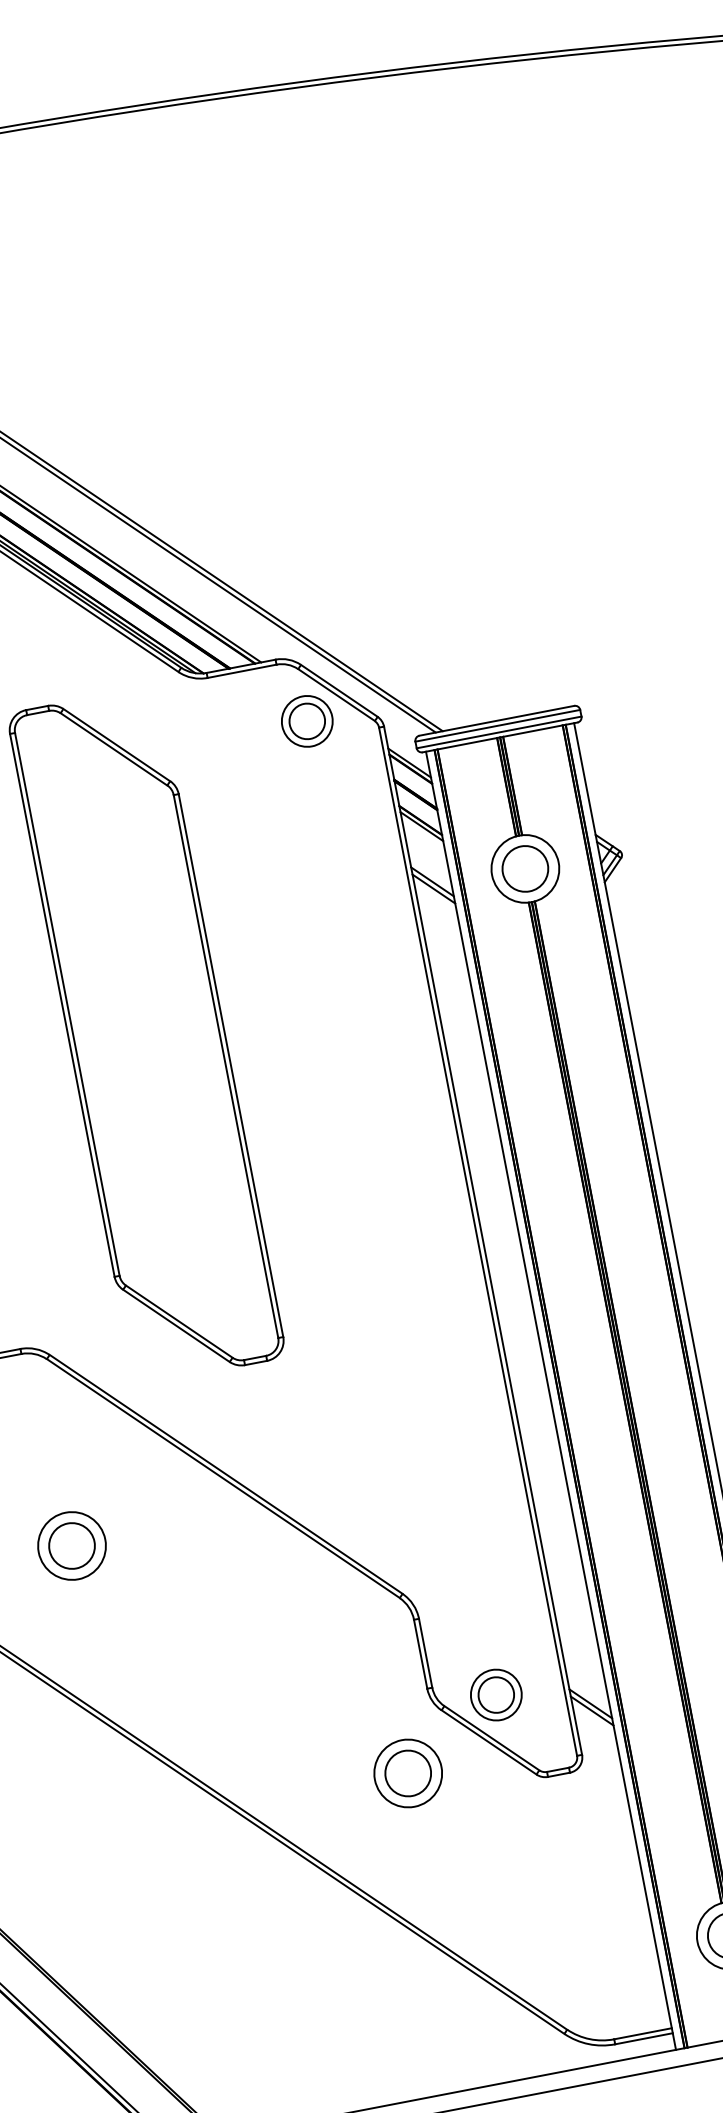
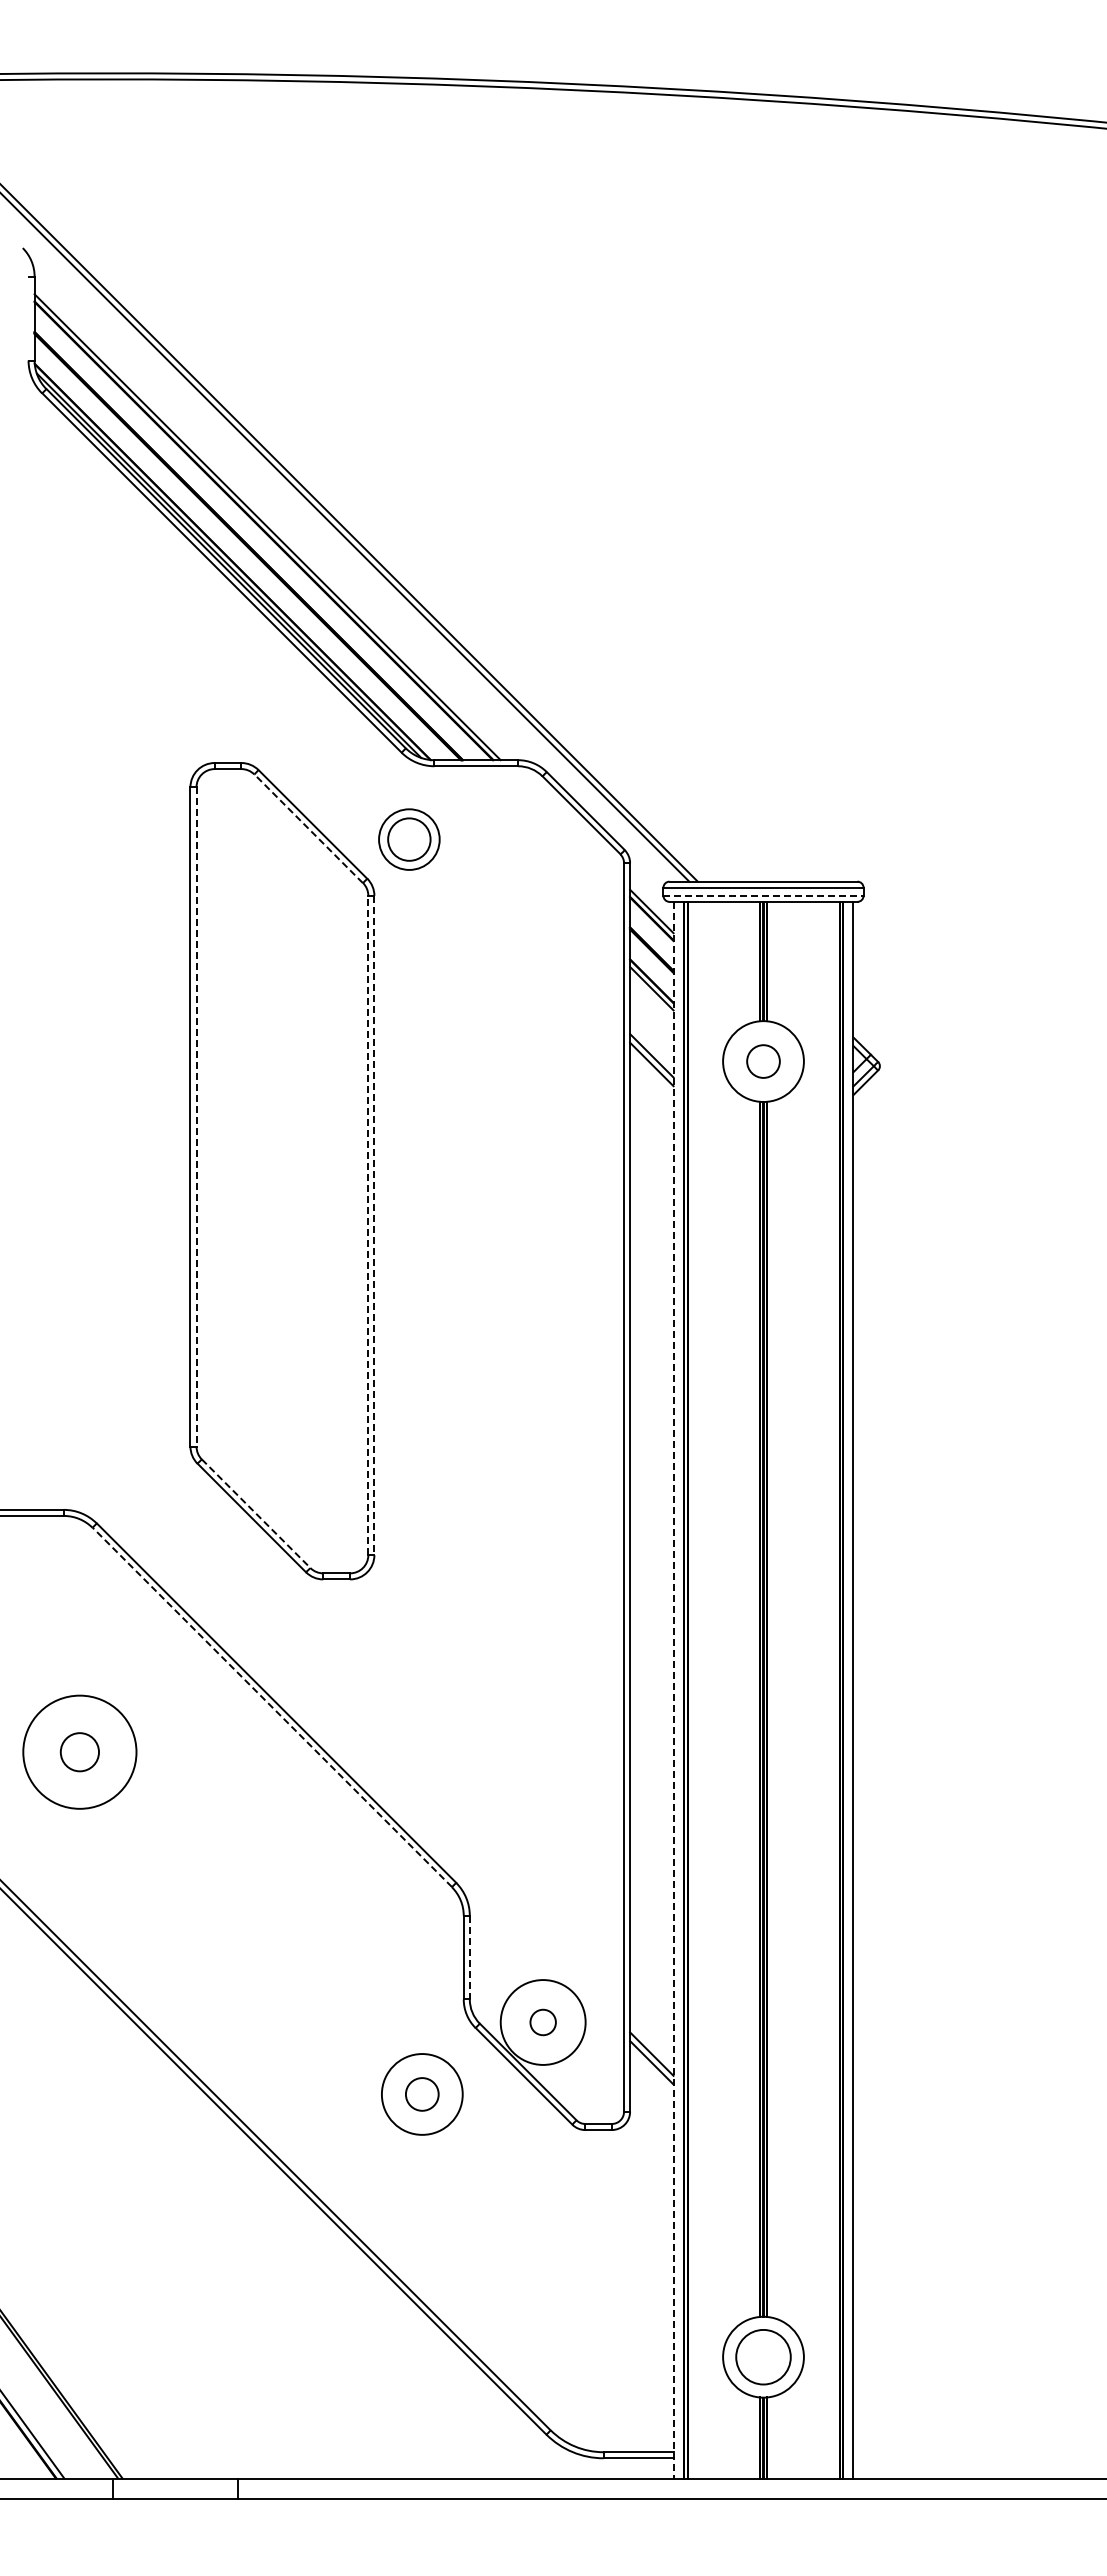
part: (307, 721) -> (409, 839), moved
line: (499, 732) -> (764, 895), solid -> dashed
line: (113, 749) -> (308, 828), solid -> dashed
circle: (525, 868) -> (763, 1061), size x0.6
line: (67, 1004) -> (196, 1116), solid -> dashed
line: (231, 1065) -> (374, 1225), solid -> dashed
line: (226, 1066) -> (368, 1225), solid -> dashed
line: (179, 1321) -> (256, 1513), solid -> dashed
line: (551, 1401) -> (673, 1690), solid -> dashed
line: (222, 1478) -> (271, 1707), solid -> dashed
circle: (71, 1545) -> (79, 1751), size x0.7
circle: (71, 1545) -> (79, 1751), size x1.4
line: (425, 1653) -> (469, 1957), solid -> dashed
circle: (495, 1695) -> (542, 2022), size x0.6
circle: (495, 1695) -> (542, 2022), size x1.4
circle: (408, 1773) -> (422, 2094), size x0.6

